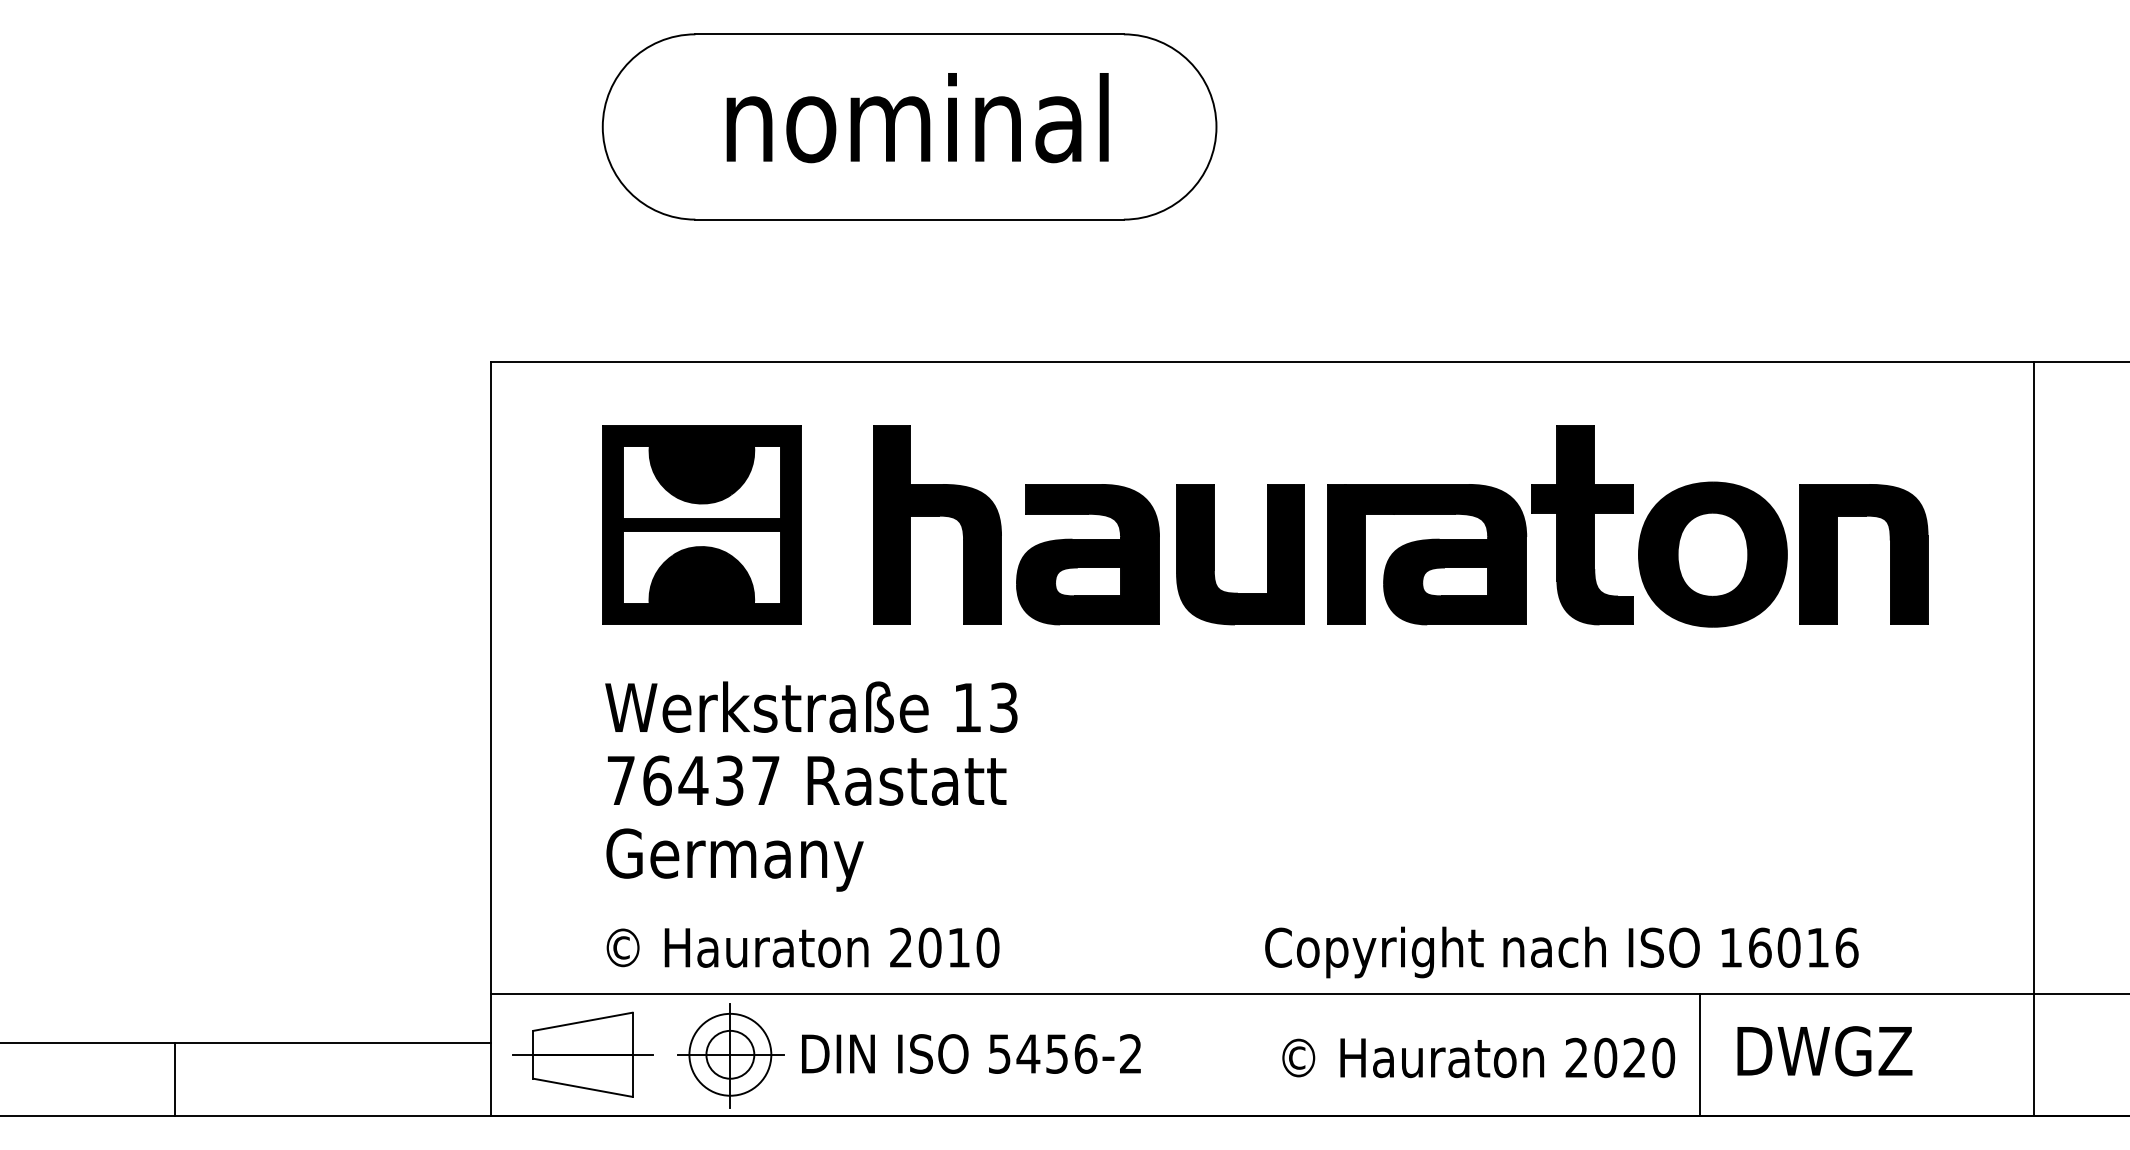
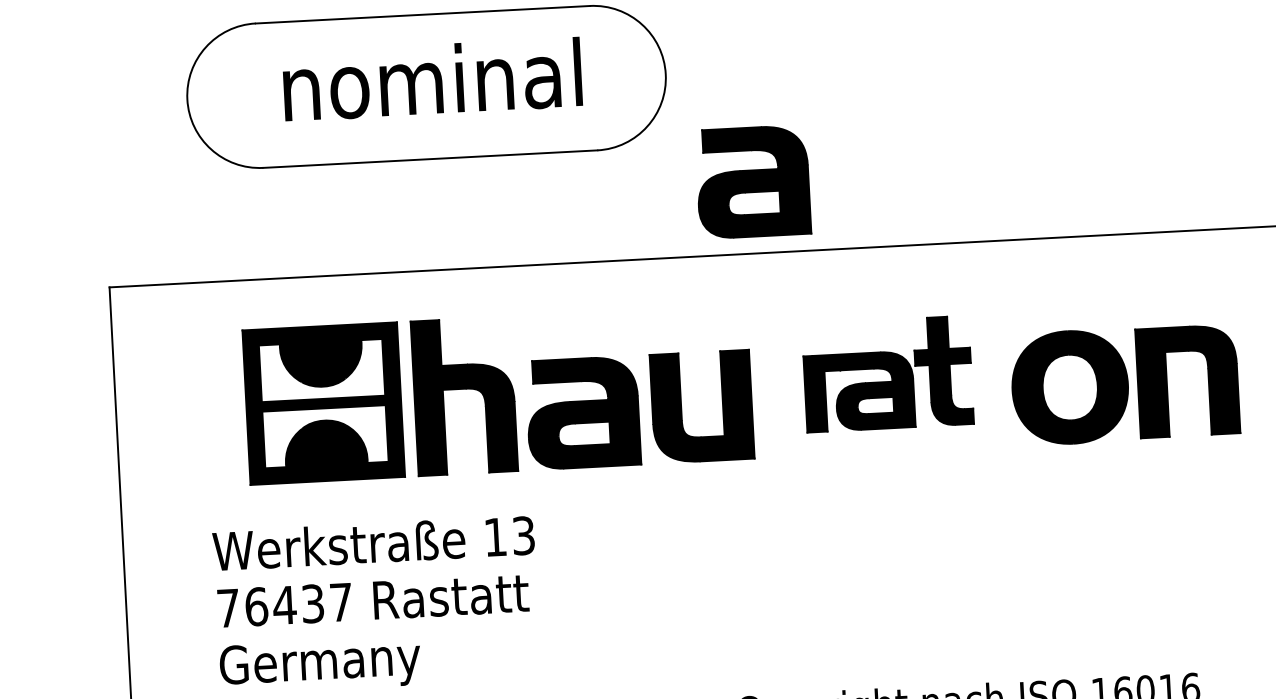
part: (1320, 270) -> (752, 182), added
part: (701, 524) -> (323, 403), moved
part: (1480, 525) -> (887, 374), size x0.7

